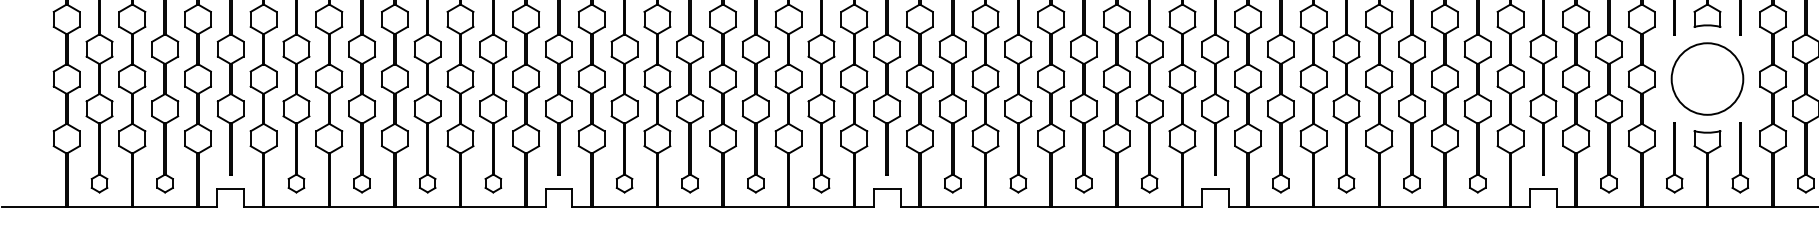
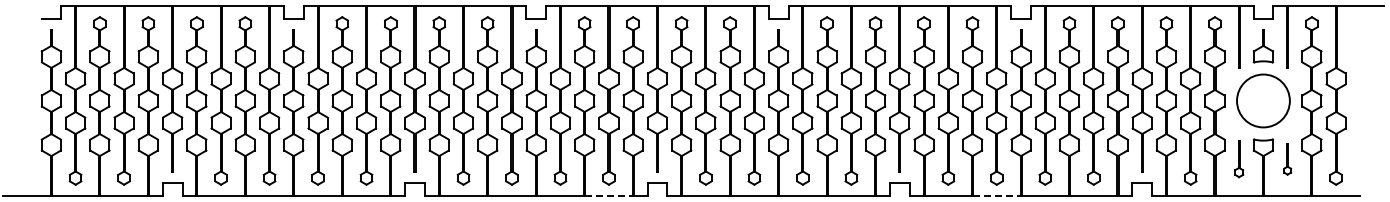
part: (1673, 158) -> (1238, 159), size x0.7
part: (1740, 158) -> (1287, 159), size x0.6
line: (820, 206) -> (608, 195), solid -> dashed
line: (1346, 206) -> (996, 195), solid -> dashed

